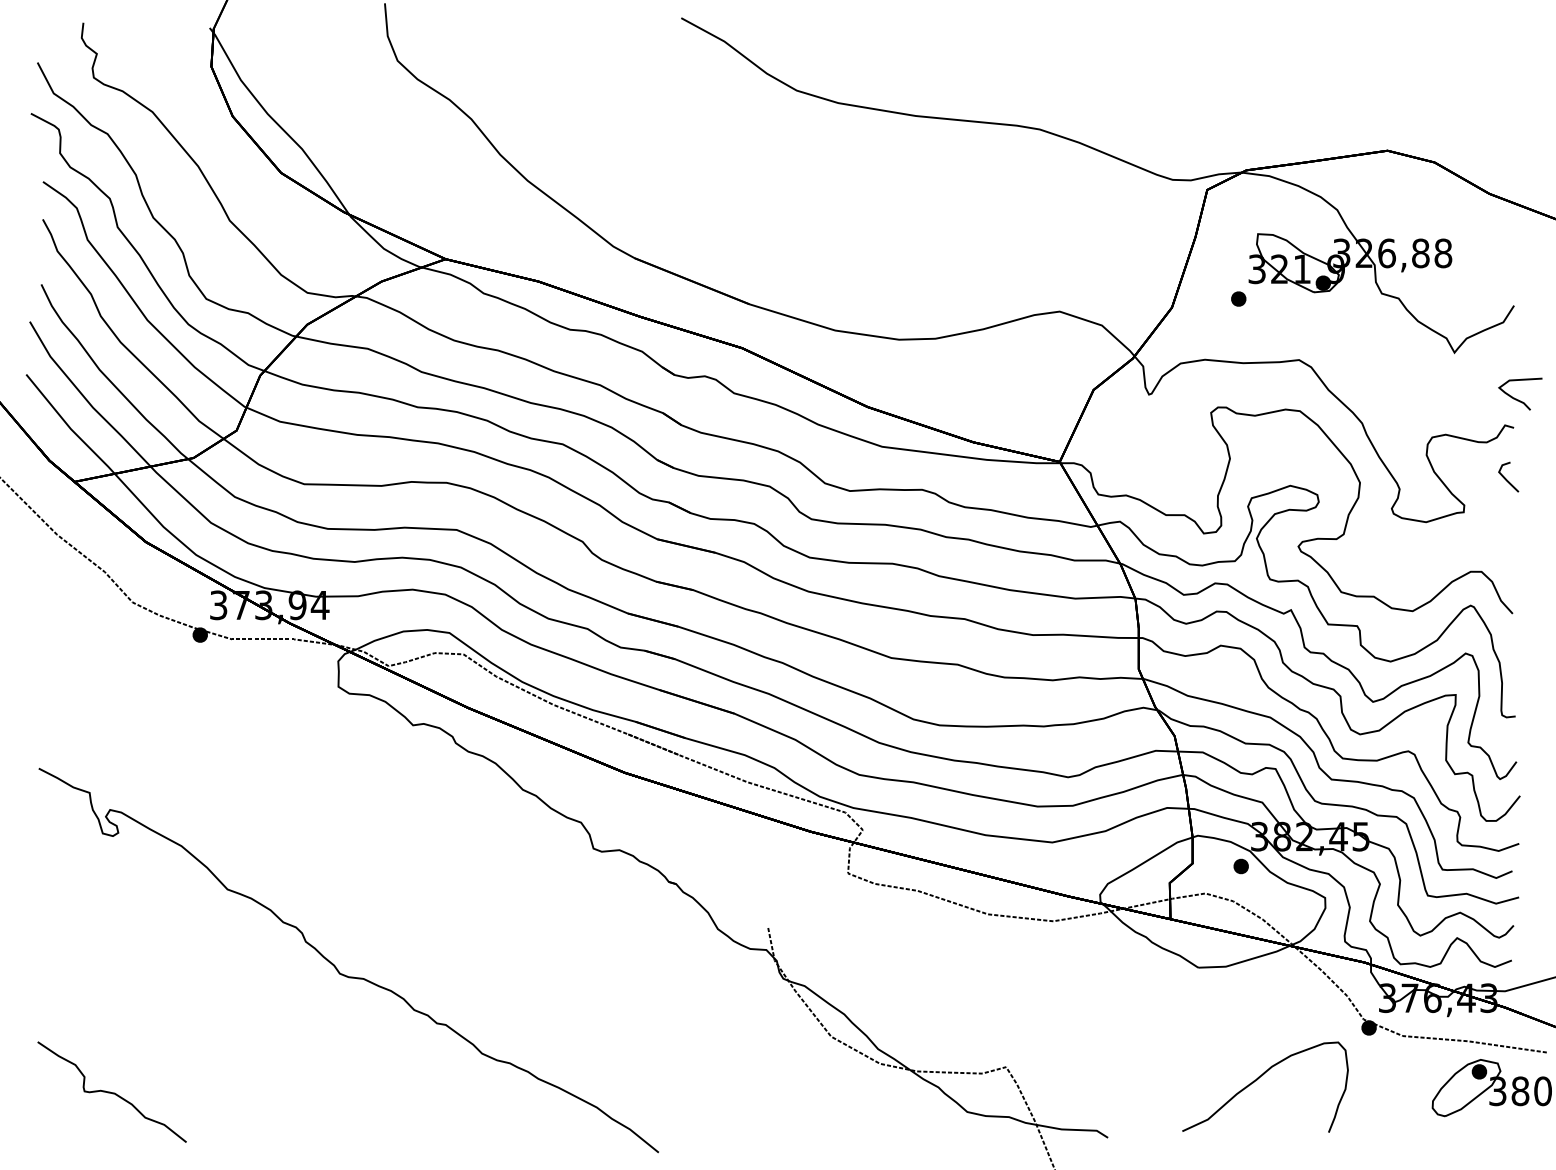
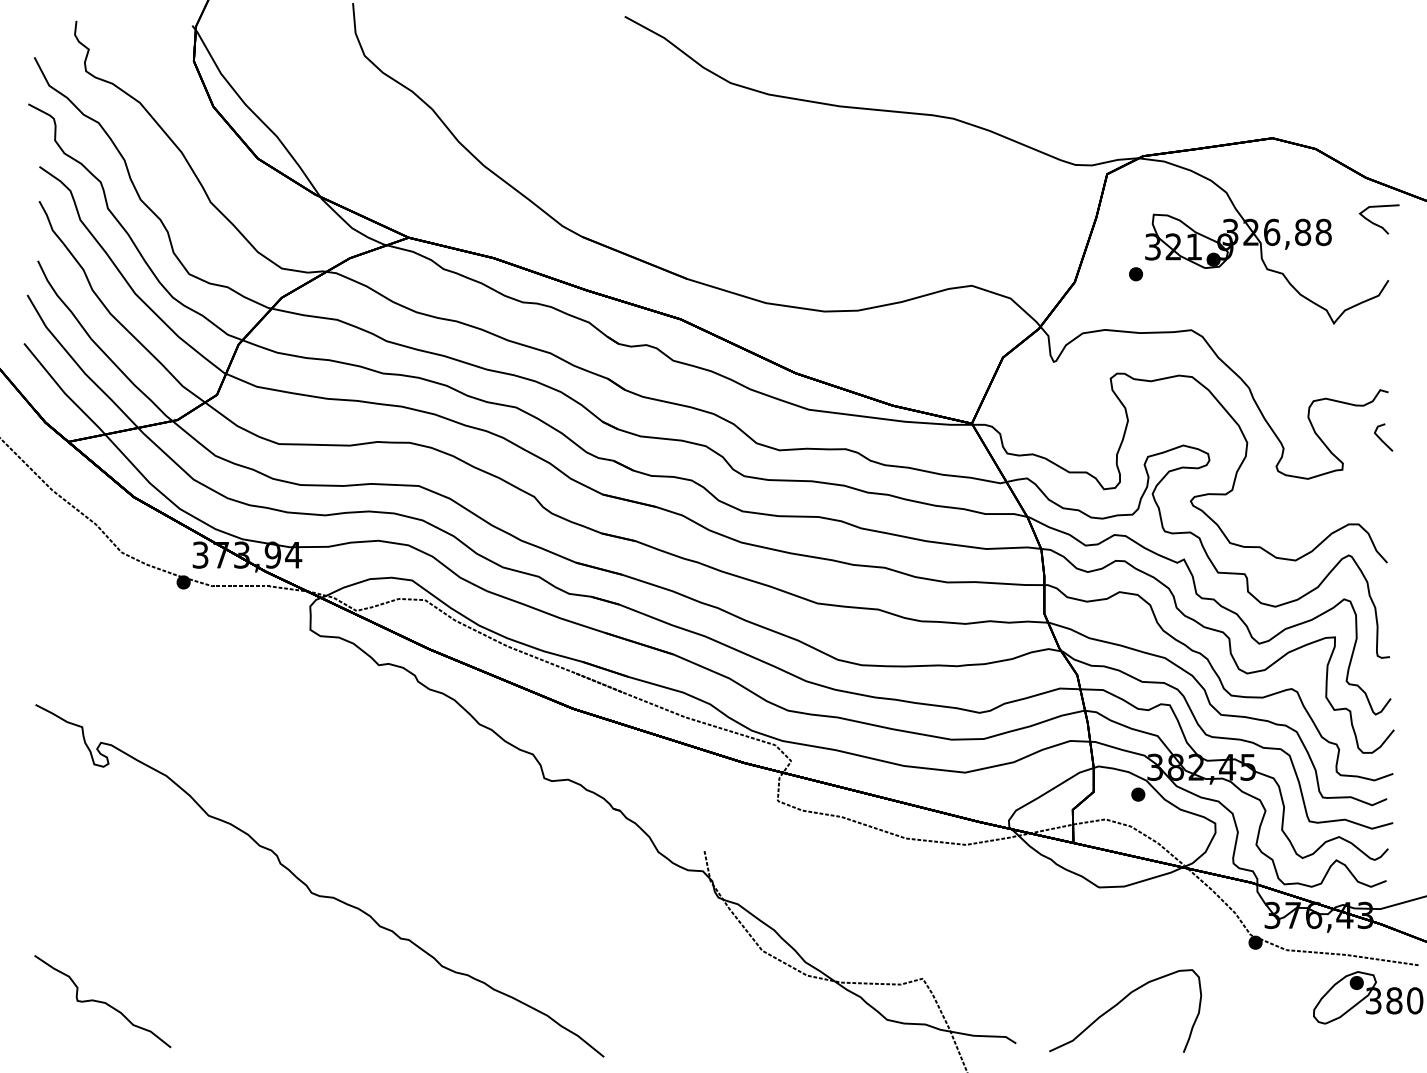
curve: (1517, 398) -> (1376, 223), moved
curve: (1258, 1078) -> (1119, 1003), moved

